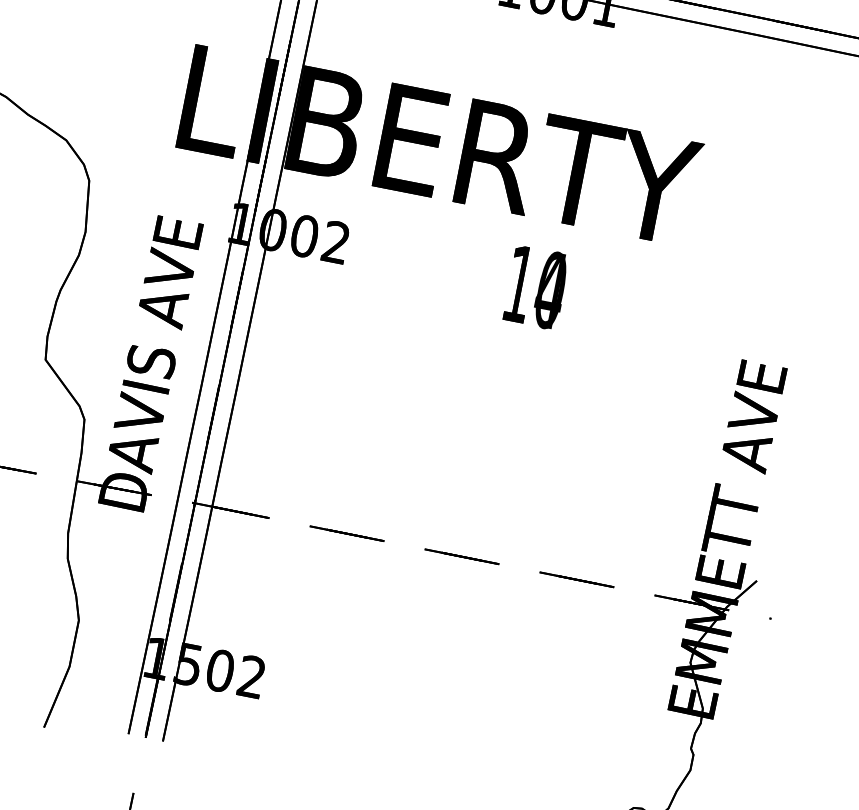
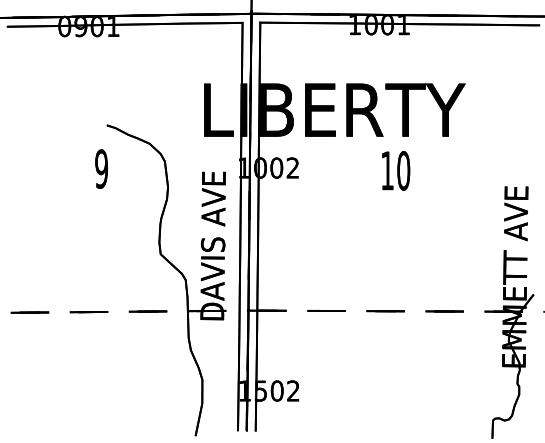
text: (550, 289) -> (403, 170), 14 -> 10

